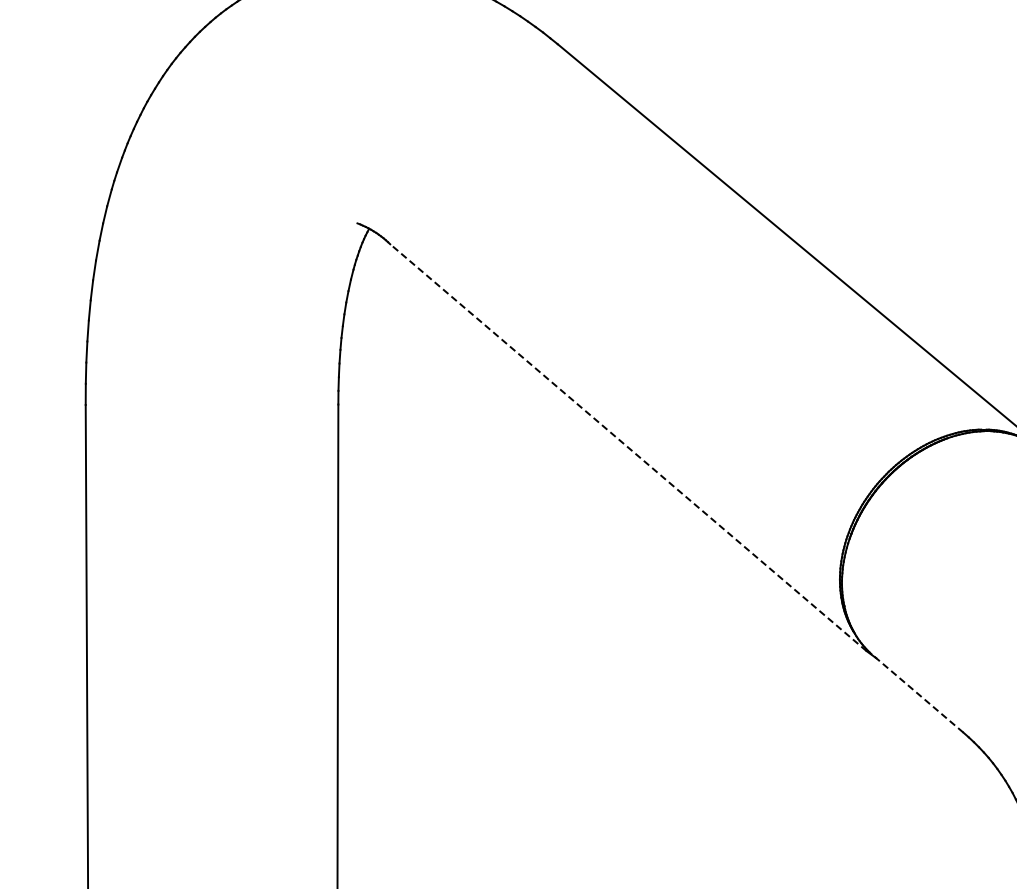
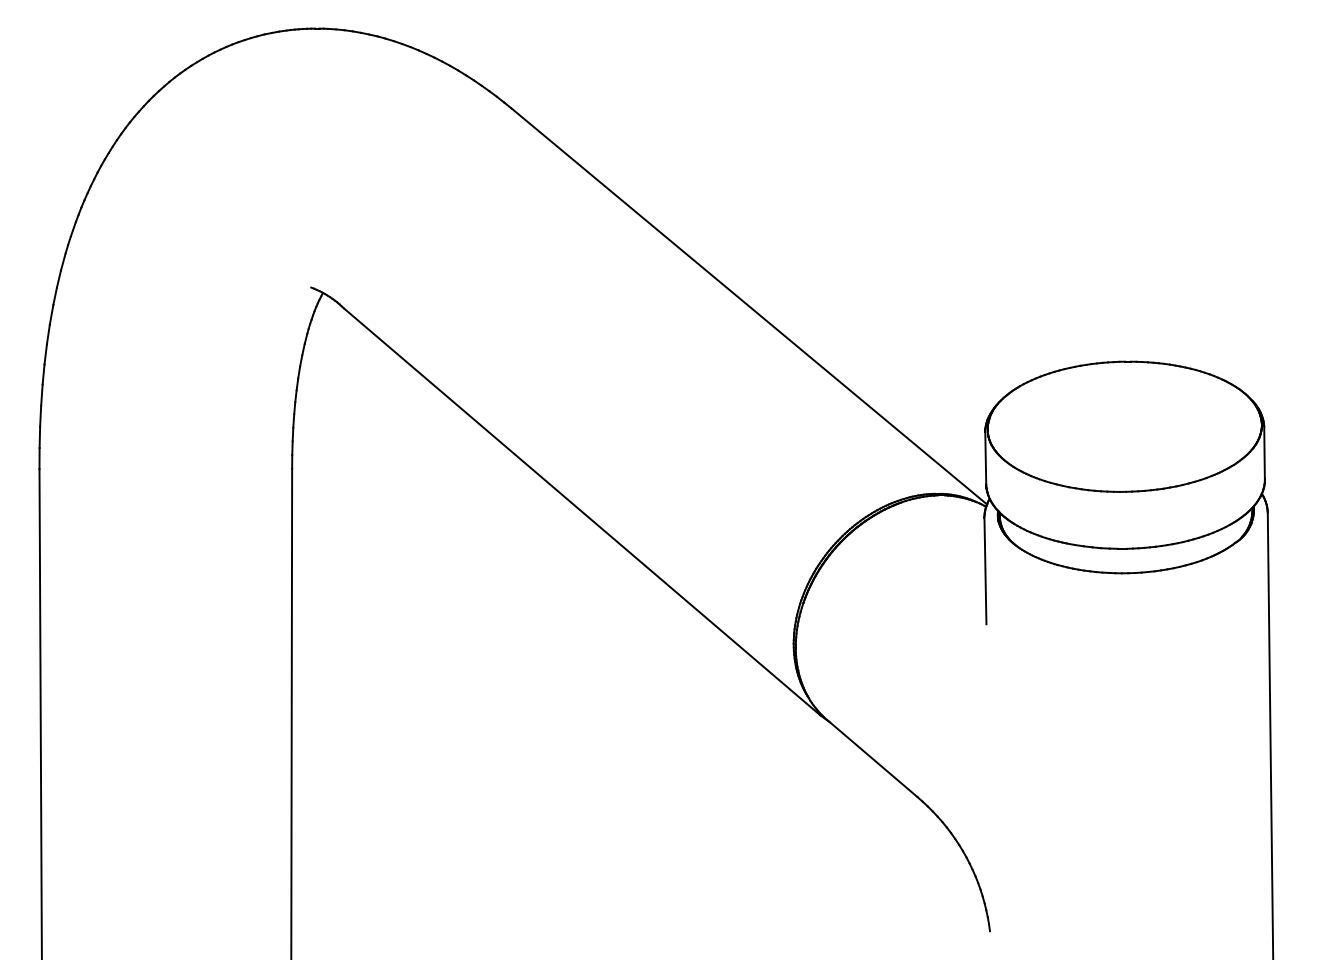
line: (627, 447) -> (581, 511), dashed -> solid
line: (917, 694) -> (871, 758), dashed -> solid

